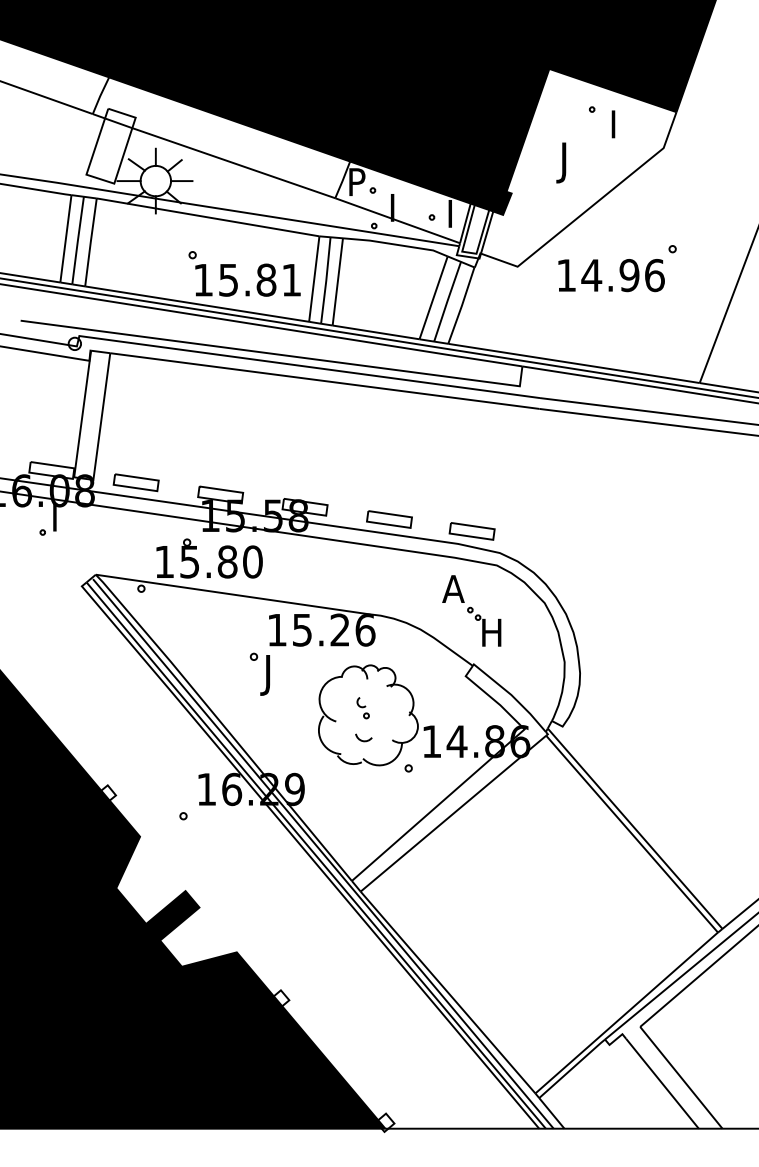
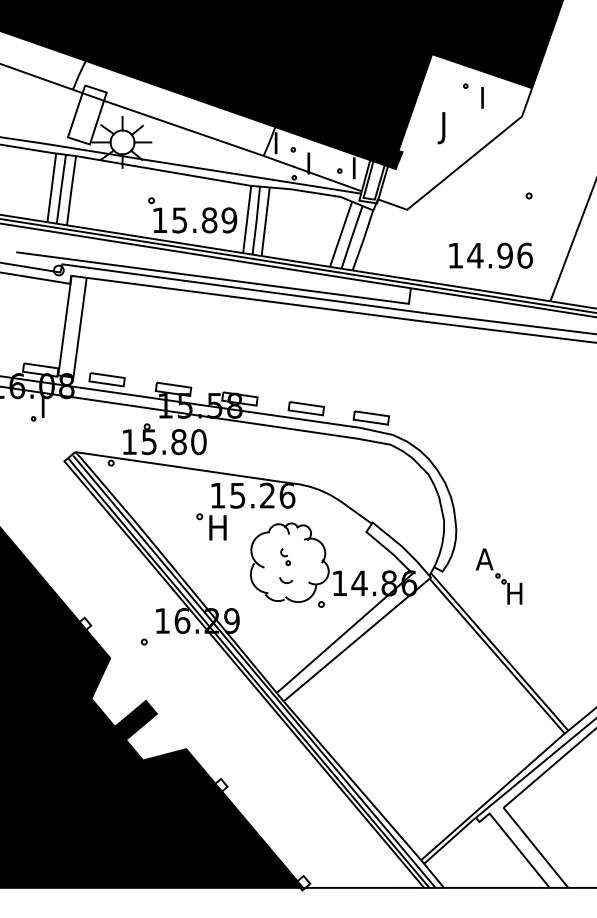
text: (359, 176) -> (282, 138), P -> I
text: (610, 275) -> (490, 255), moved
text: (291, 280) -> (229, 220), 15.81 -> 15.89
part: (472, 610) -> (499, 576), moved
text: (273, 675) -> (215, 531), J -> H

